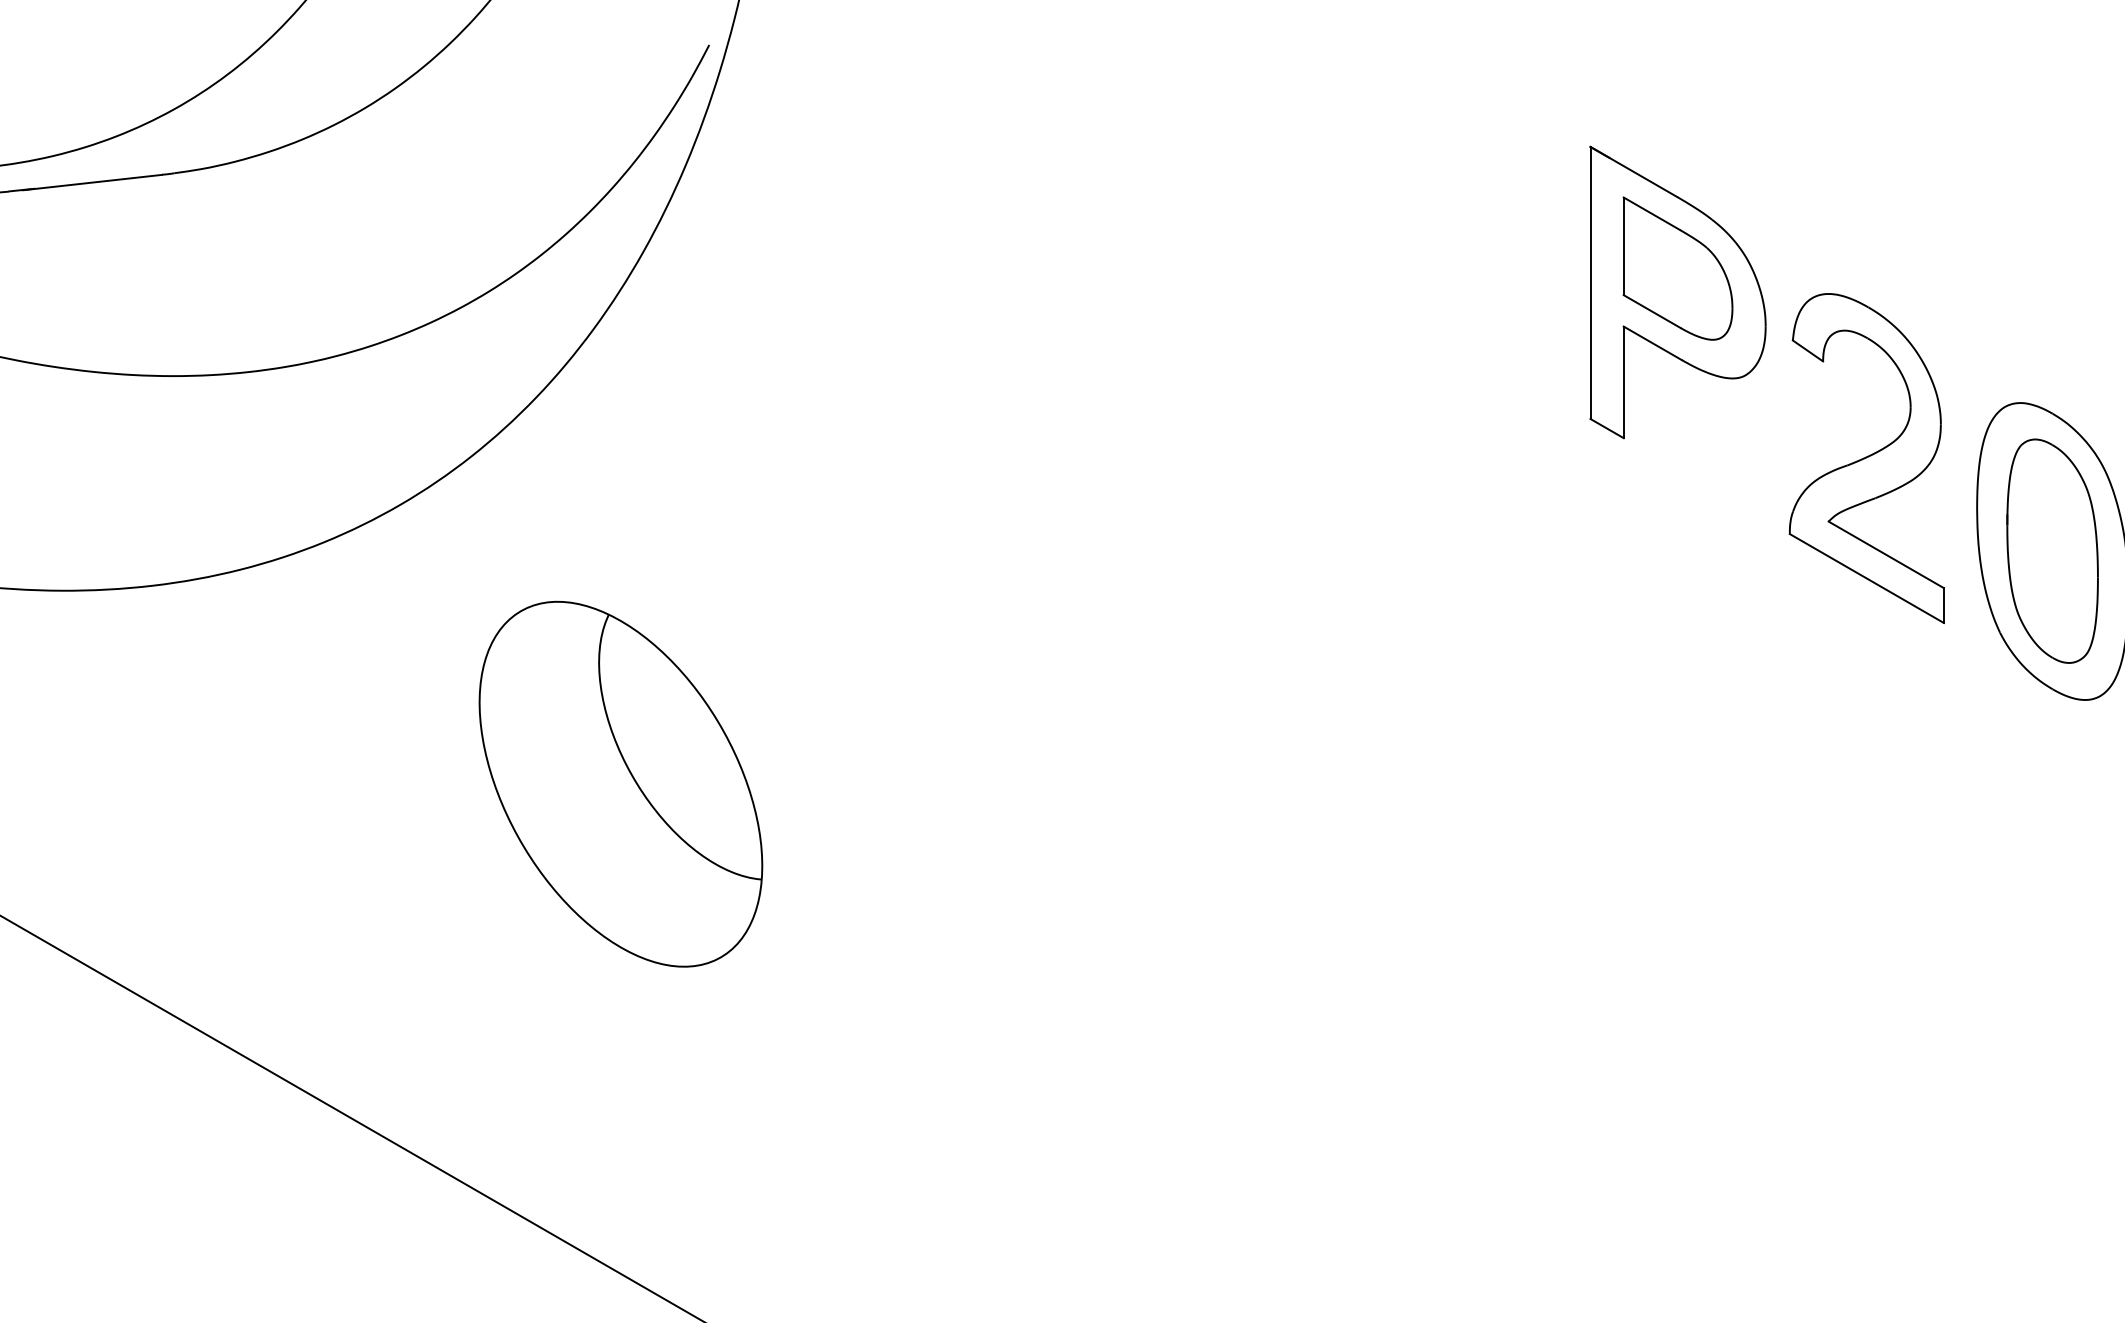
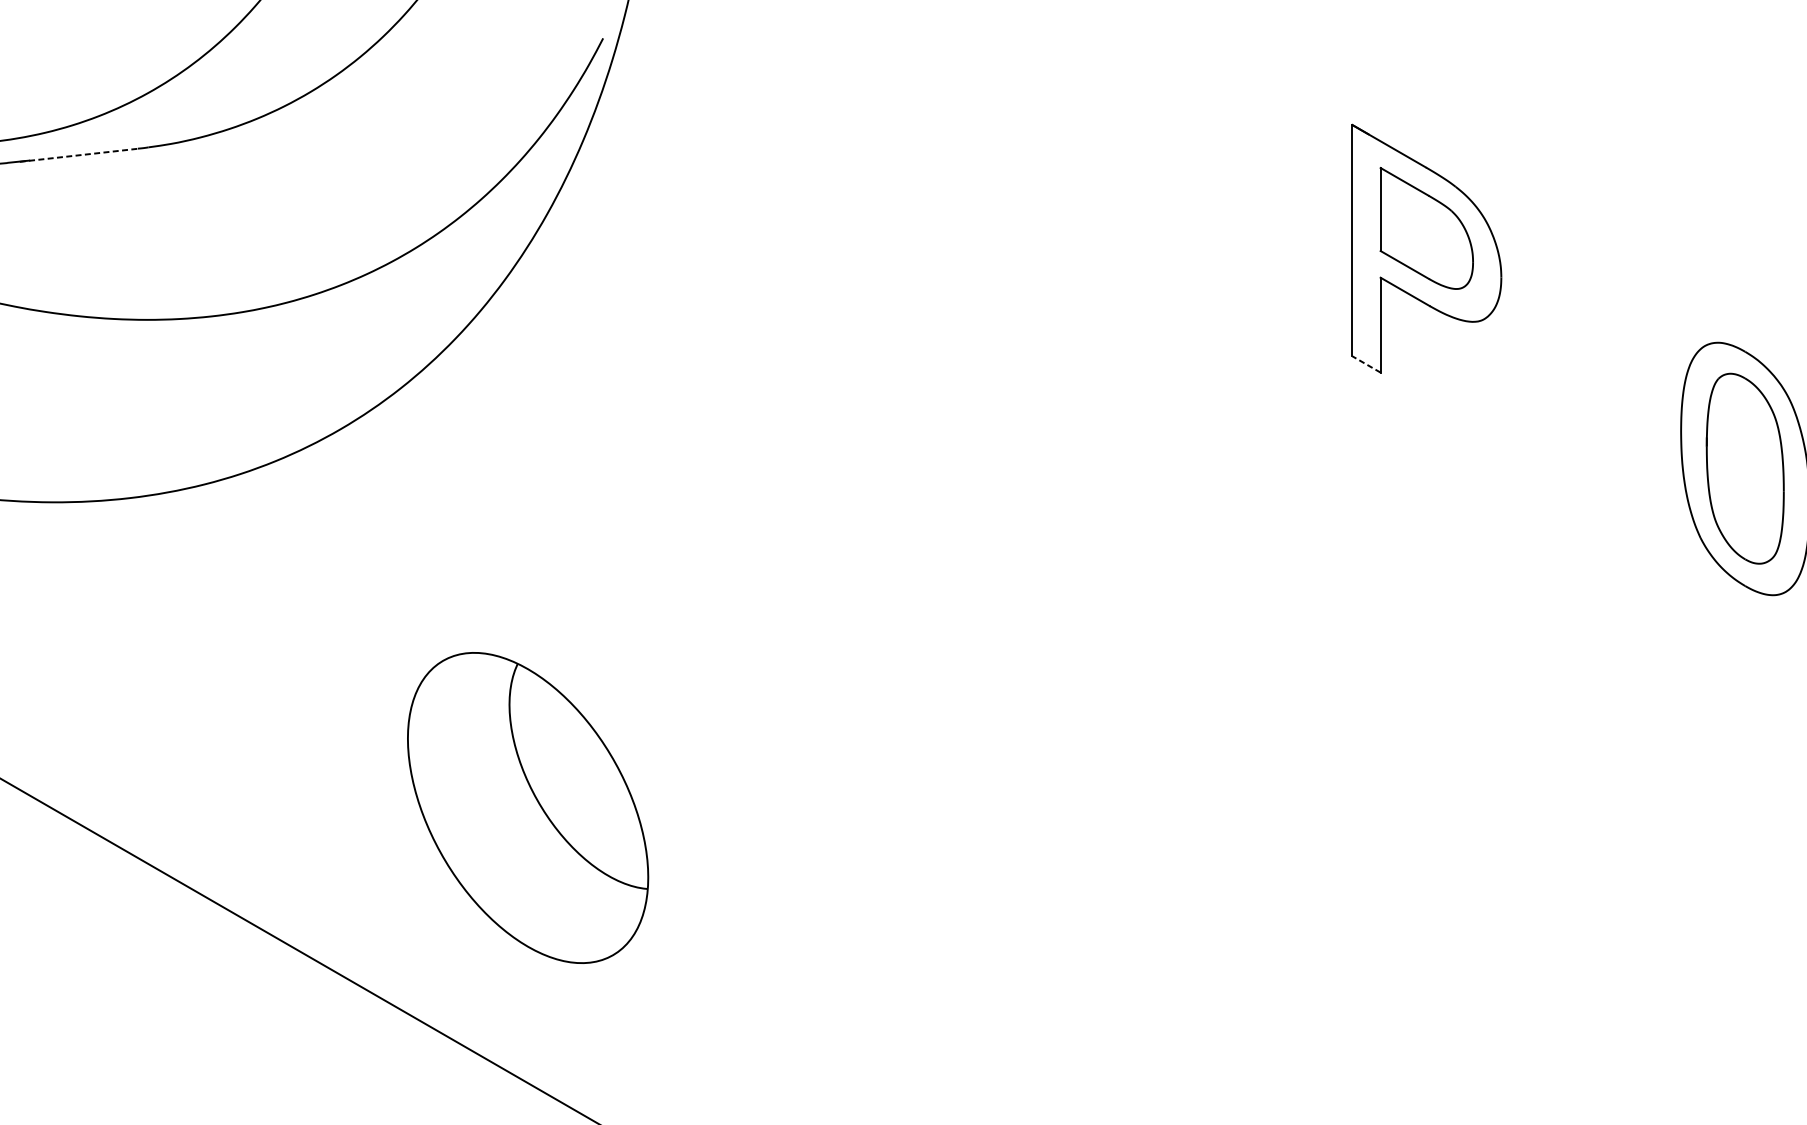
line: (92, 182) -> (78, 155), solid -> dashed
line: (1606, 428) -> (1366, 364), solid -> dashed
part: (1866, 458) -> (1587, 389), removed
part: (620, 783) -> (527, 807), moved

